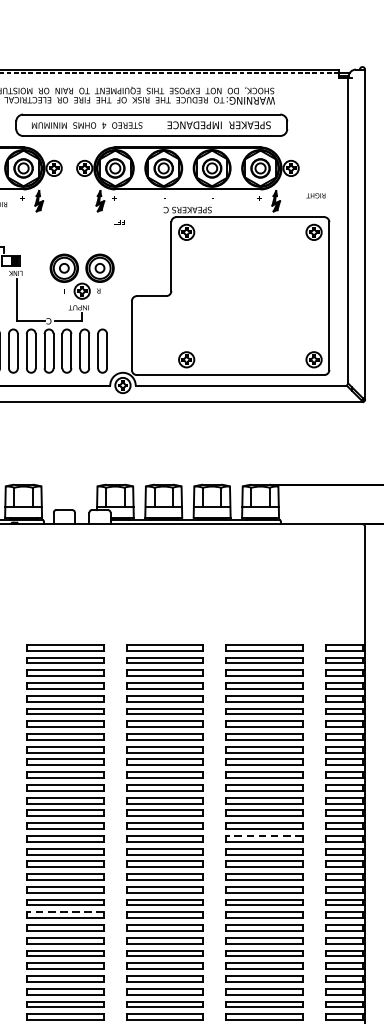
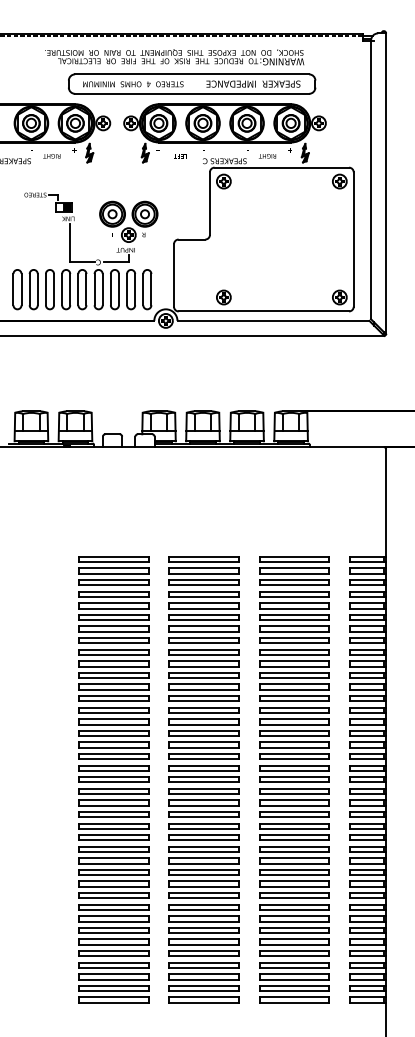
text: (315, 196) -> (267, 156), moved
text: (121, 222) -> (180, 156), moved
line: (264, 835) -> (294, 730), dashed -> solid
line: (65, 912) -> (113, 800), dashed -> solid

